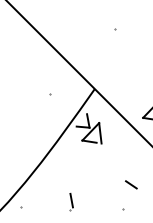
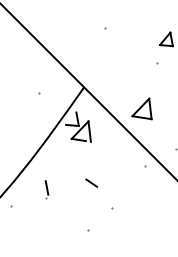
line: (131, 184) -> (91, 182), moved
part: (71, 202) -> (46, 189), moved

